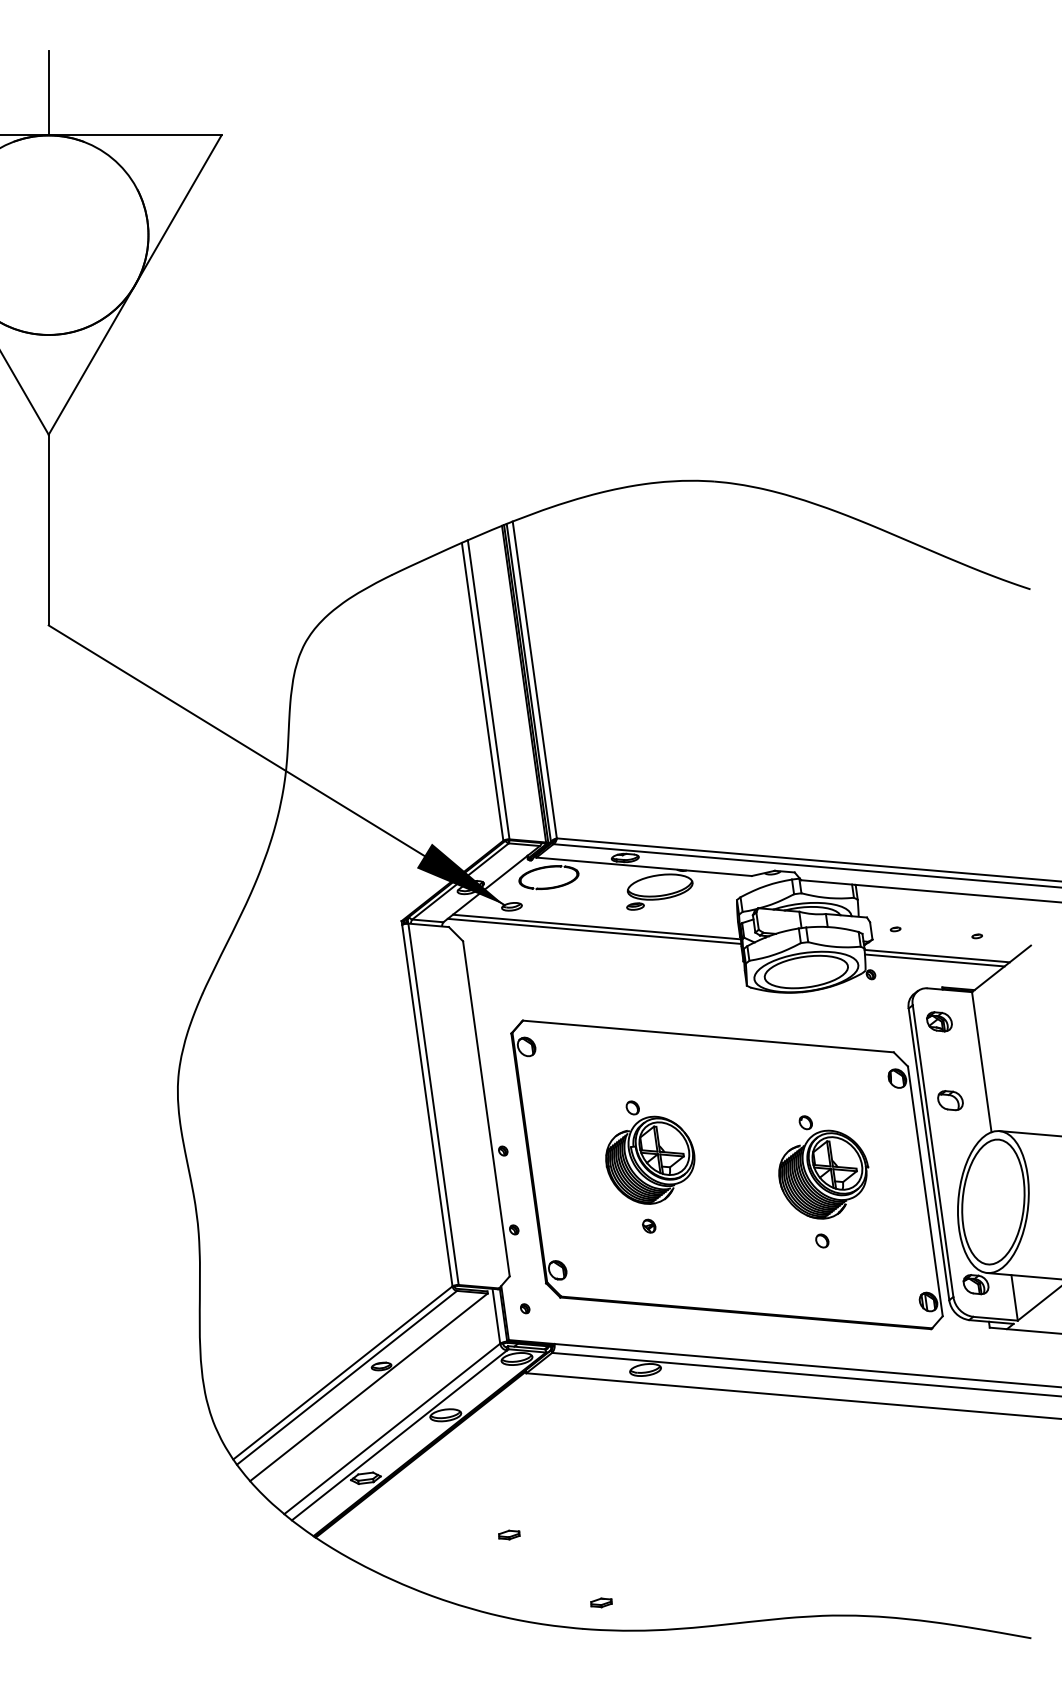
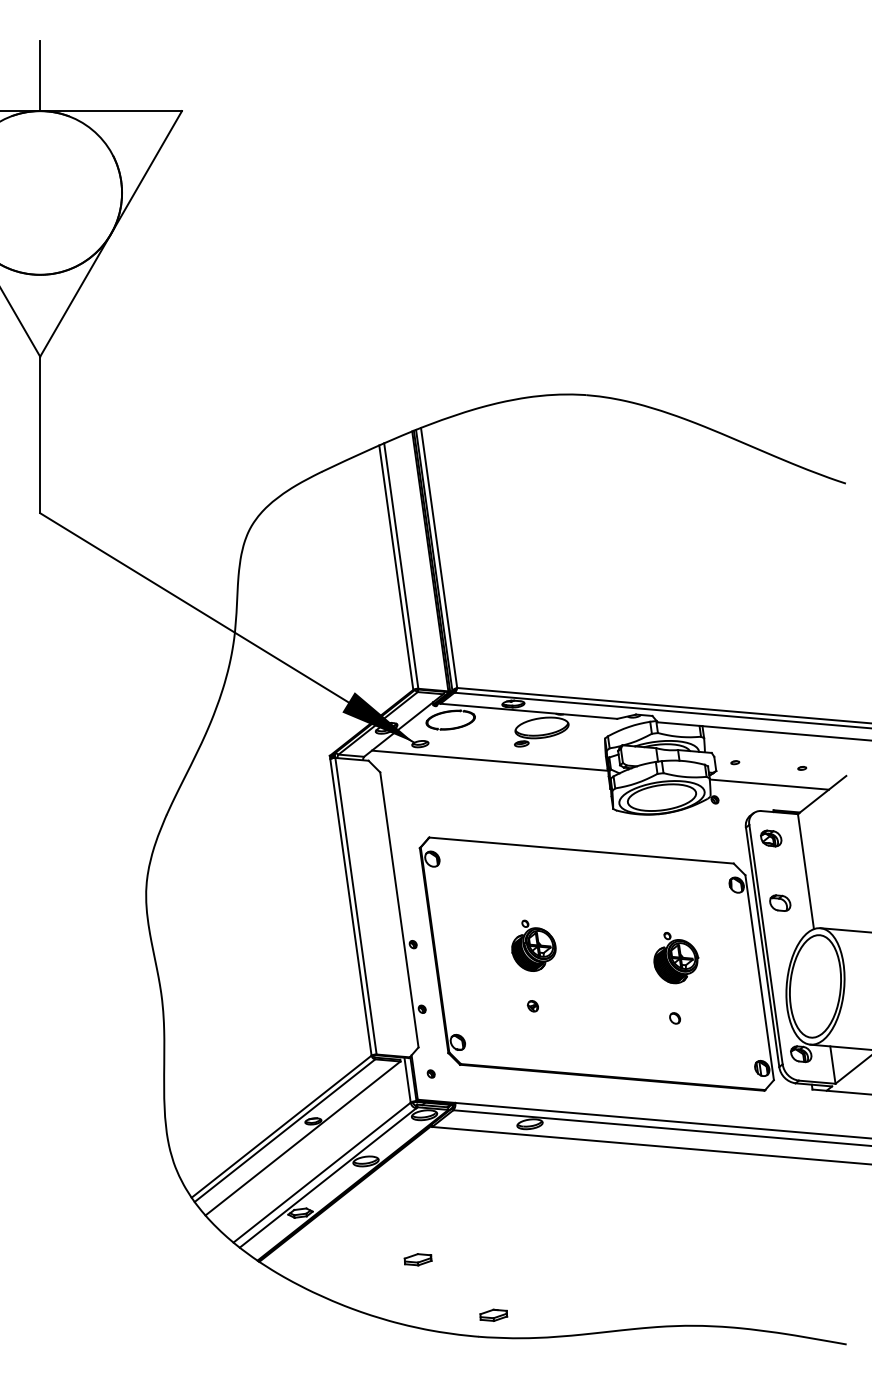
line: (594, 930) -> (488, 763), removed
line: (934, 960) -> (767, 788), removed
part: (650, 1152) -> (534, 945), size x0.6
part: (823, 1167) -> (676, 958), size x0.6
part: (509, 1534) -> (418, 1259), size x1.6
part: (601, 1602) -> (493, 1315), size x1.6

